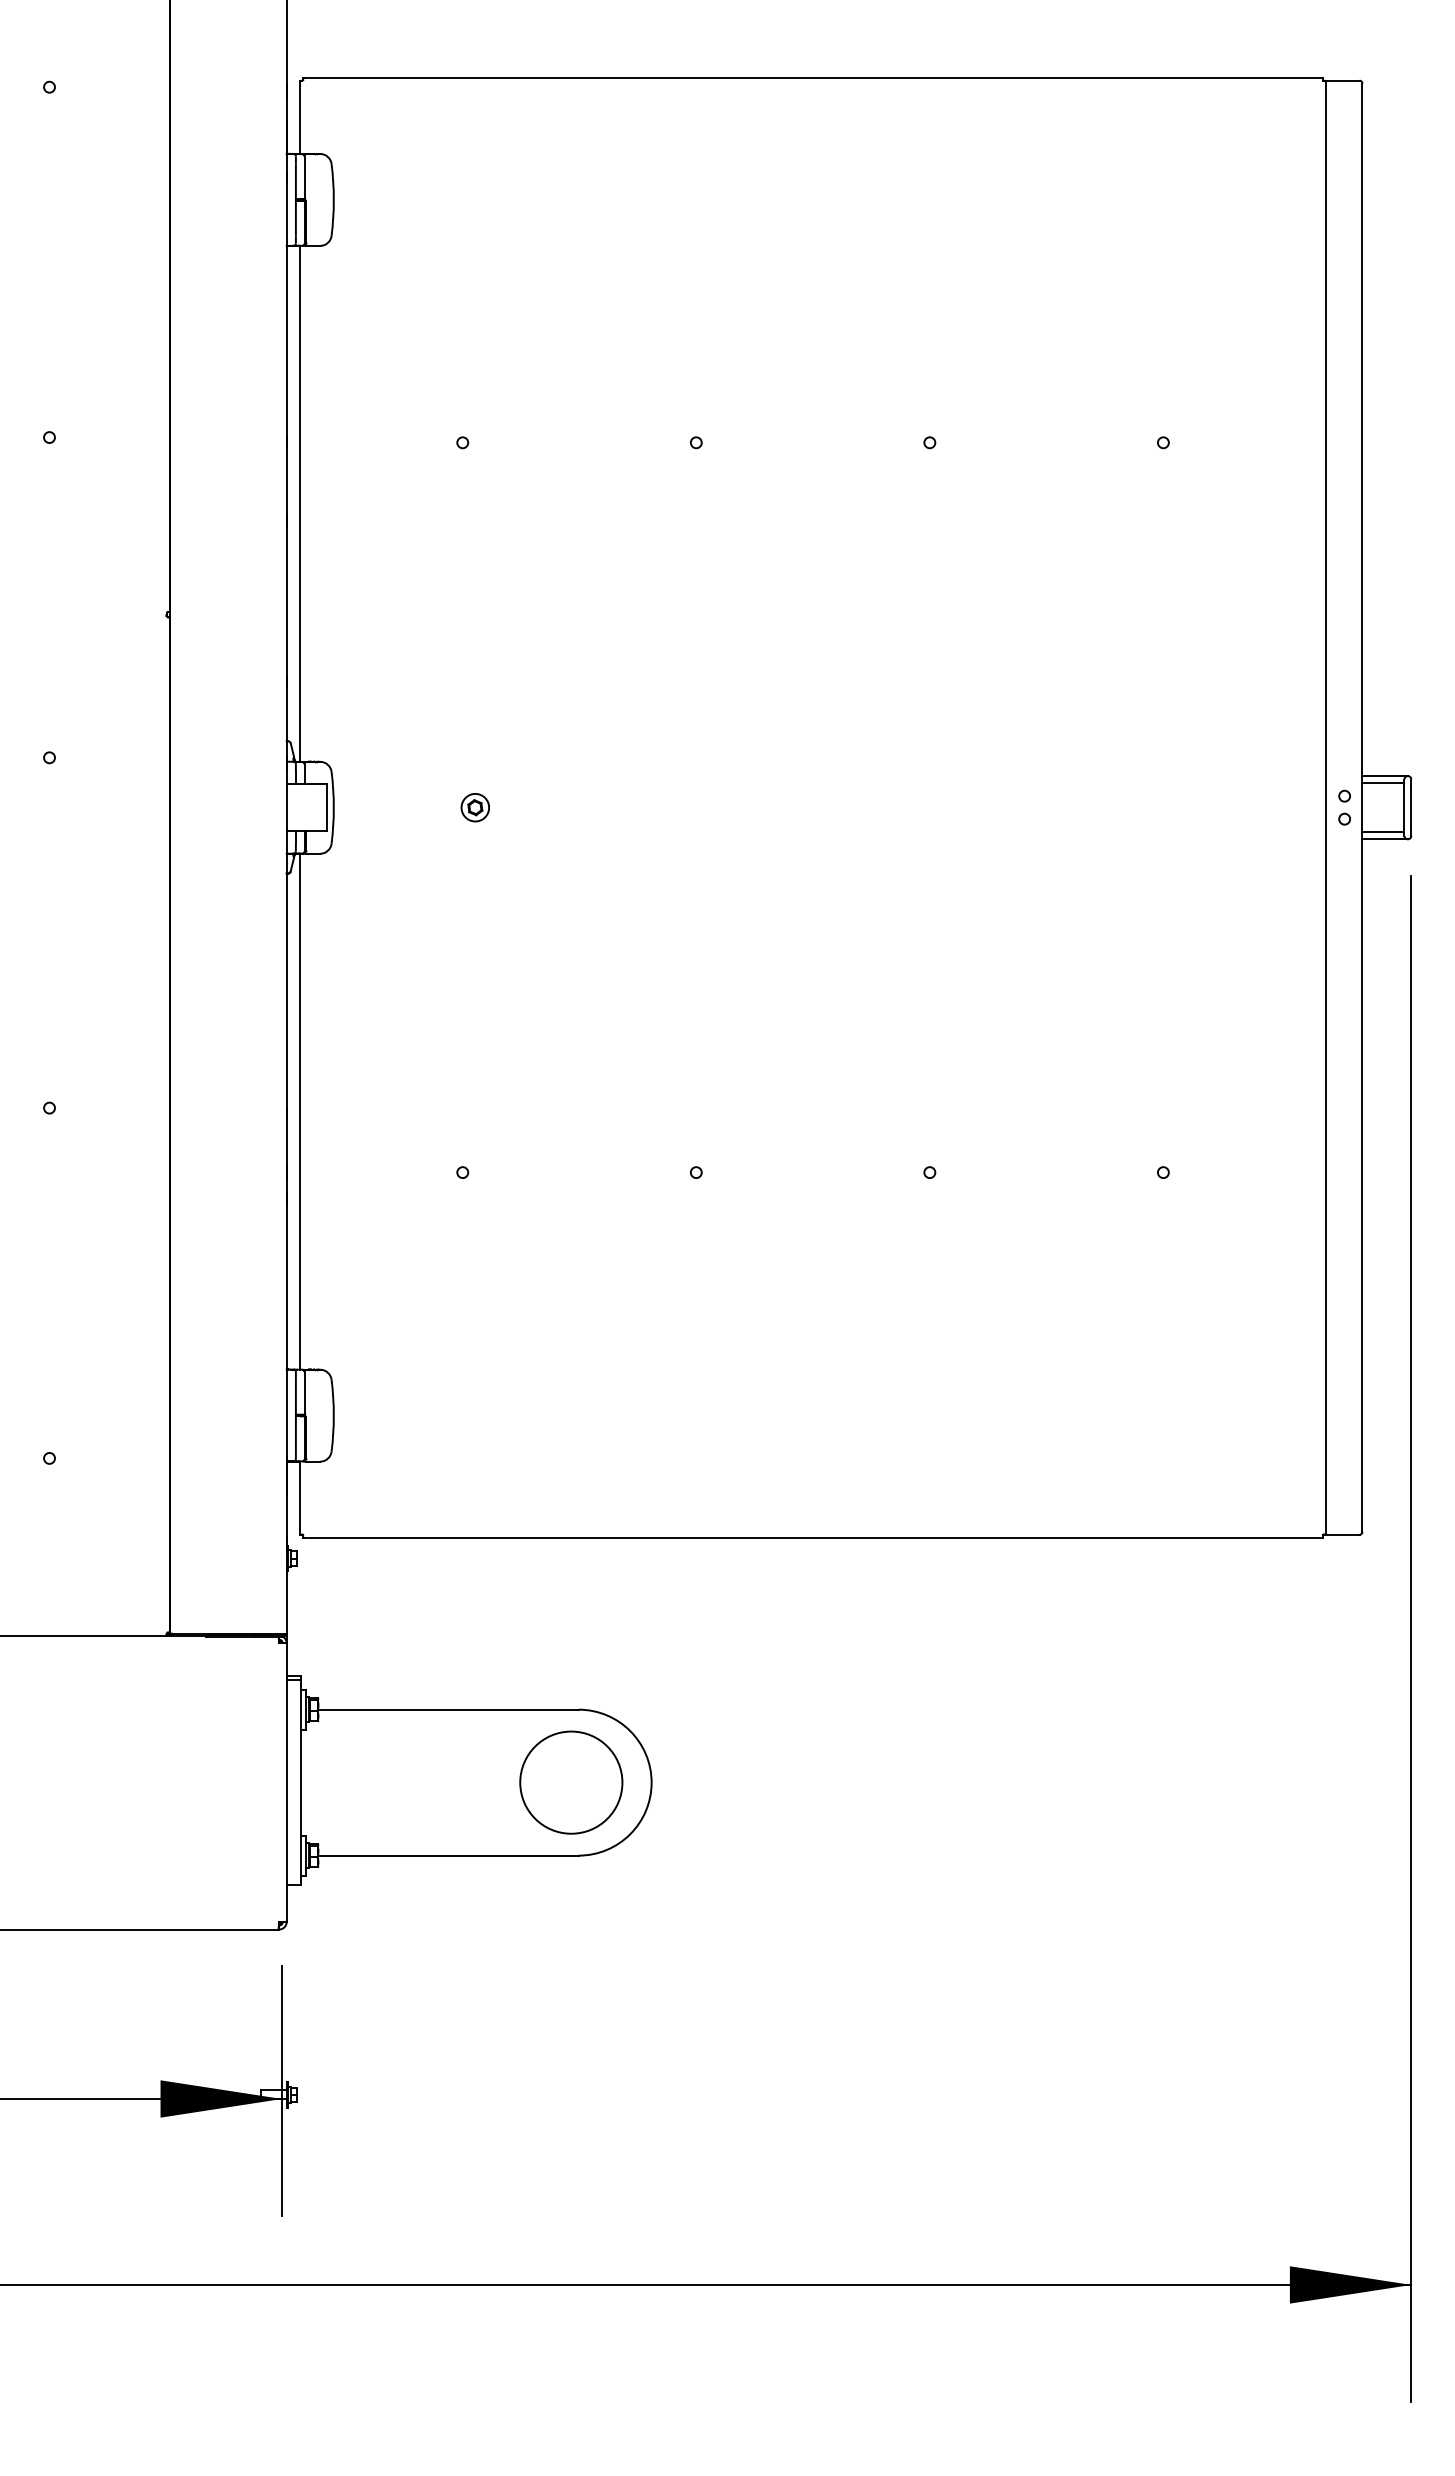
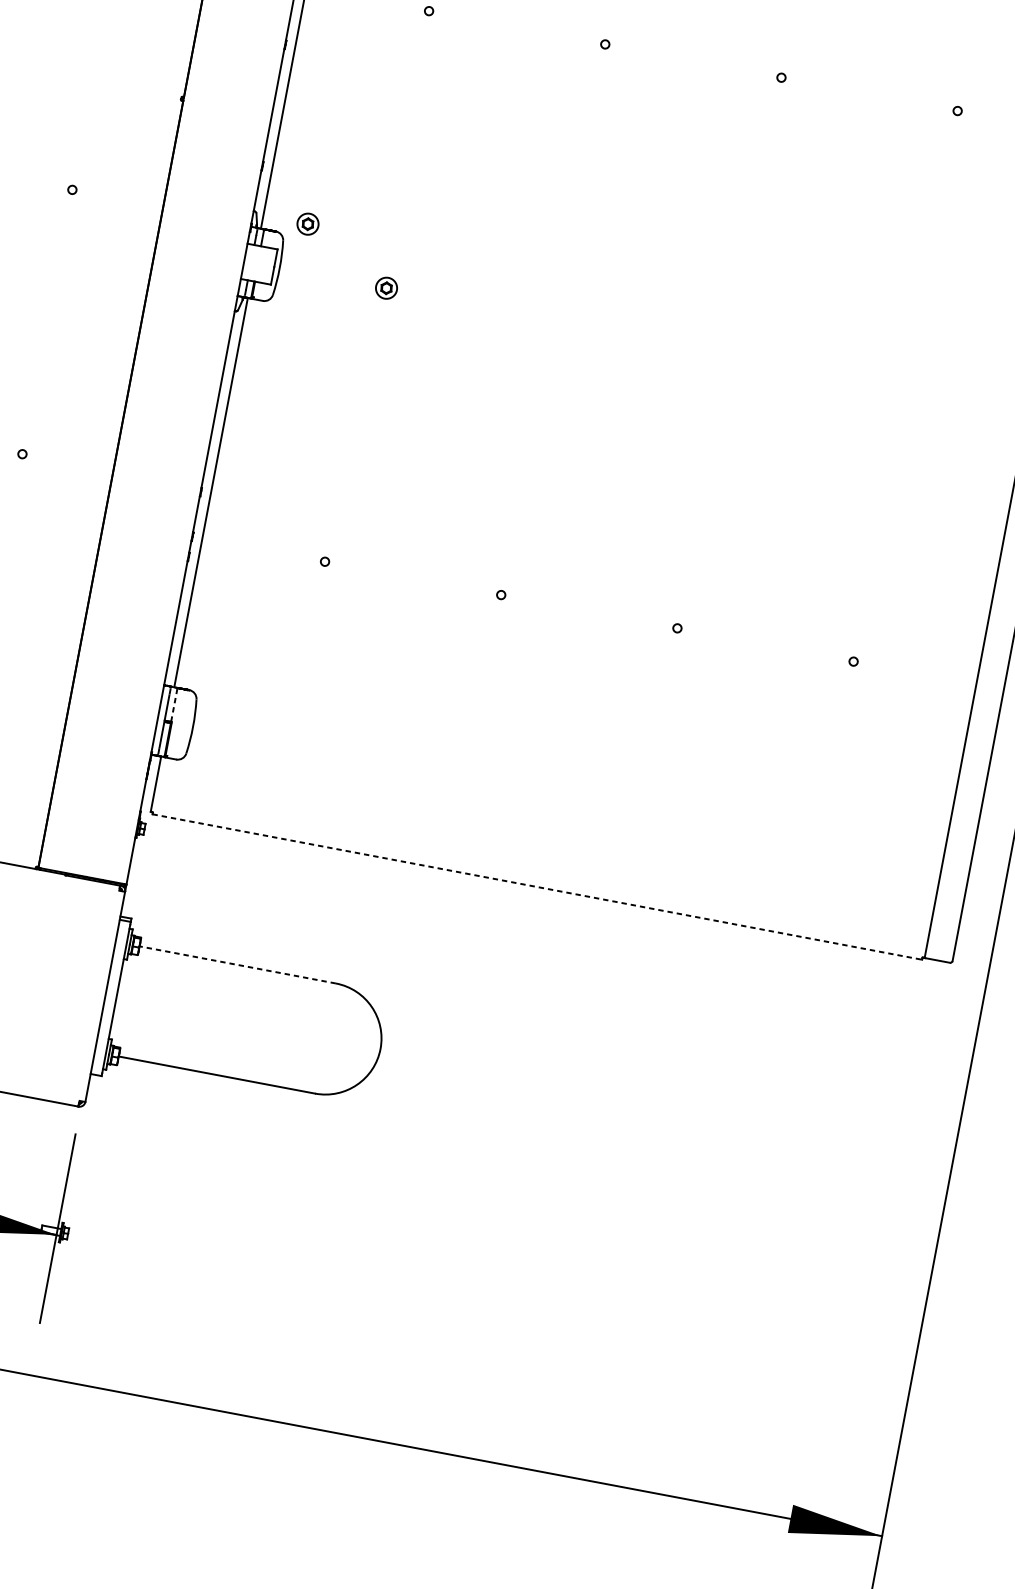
part: (358, 744) -> (307, 223), added
line: (304, 1392) -> (174, 705), solid -> dashed
line: (813, 1537) -> (537, 887), solid -> dashed
line: (448, 1709) -> (237, 964), solid -> dashed
circle: (571, 1782) -> (320, 1037), removed

